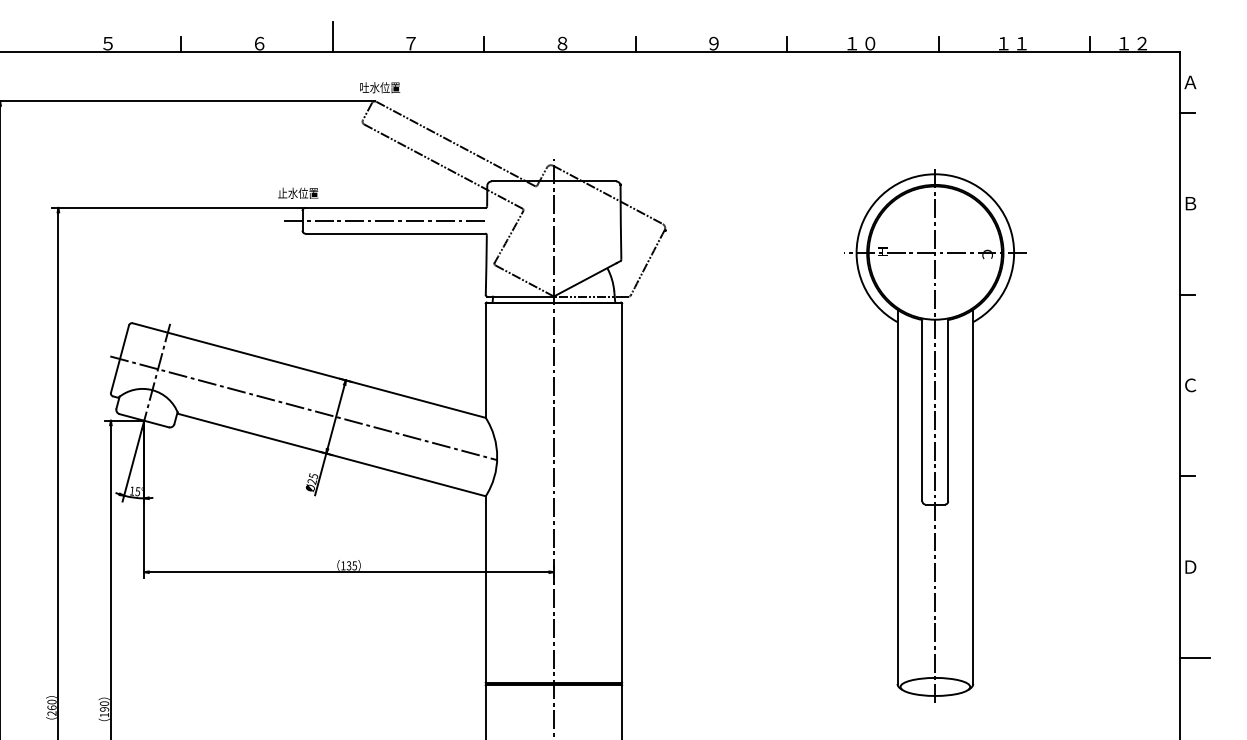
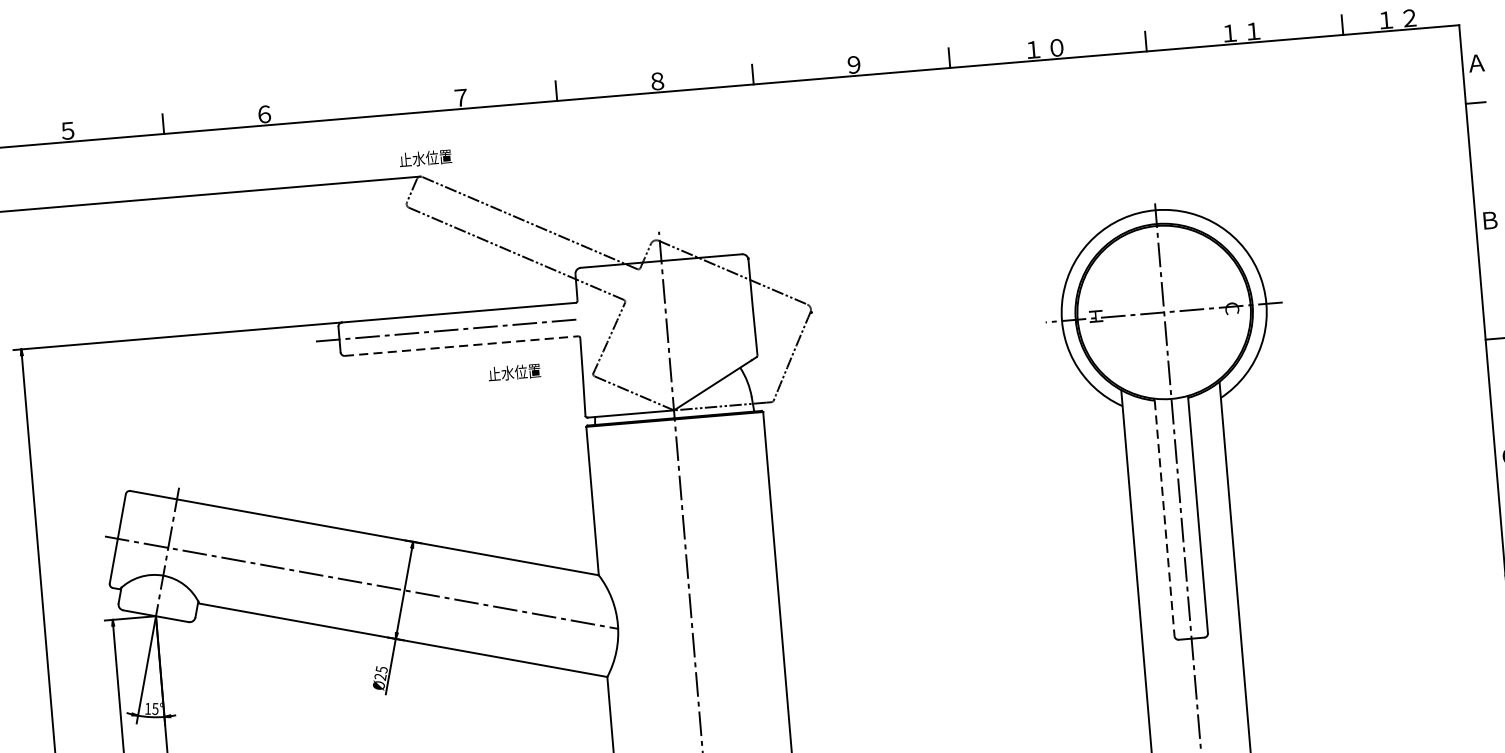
line: (332, 37) -> (358, 98), removed
text: (364, 87) -> (405, 159), 吐水位置 -> 止水位置
text: (298, 192) -> (514, 371), moved
line: (395, 233) -> (461, 345), solid -> dashed
line: (922, 410) -> (1164, 518), solid -> dashed

